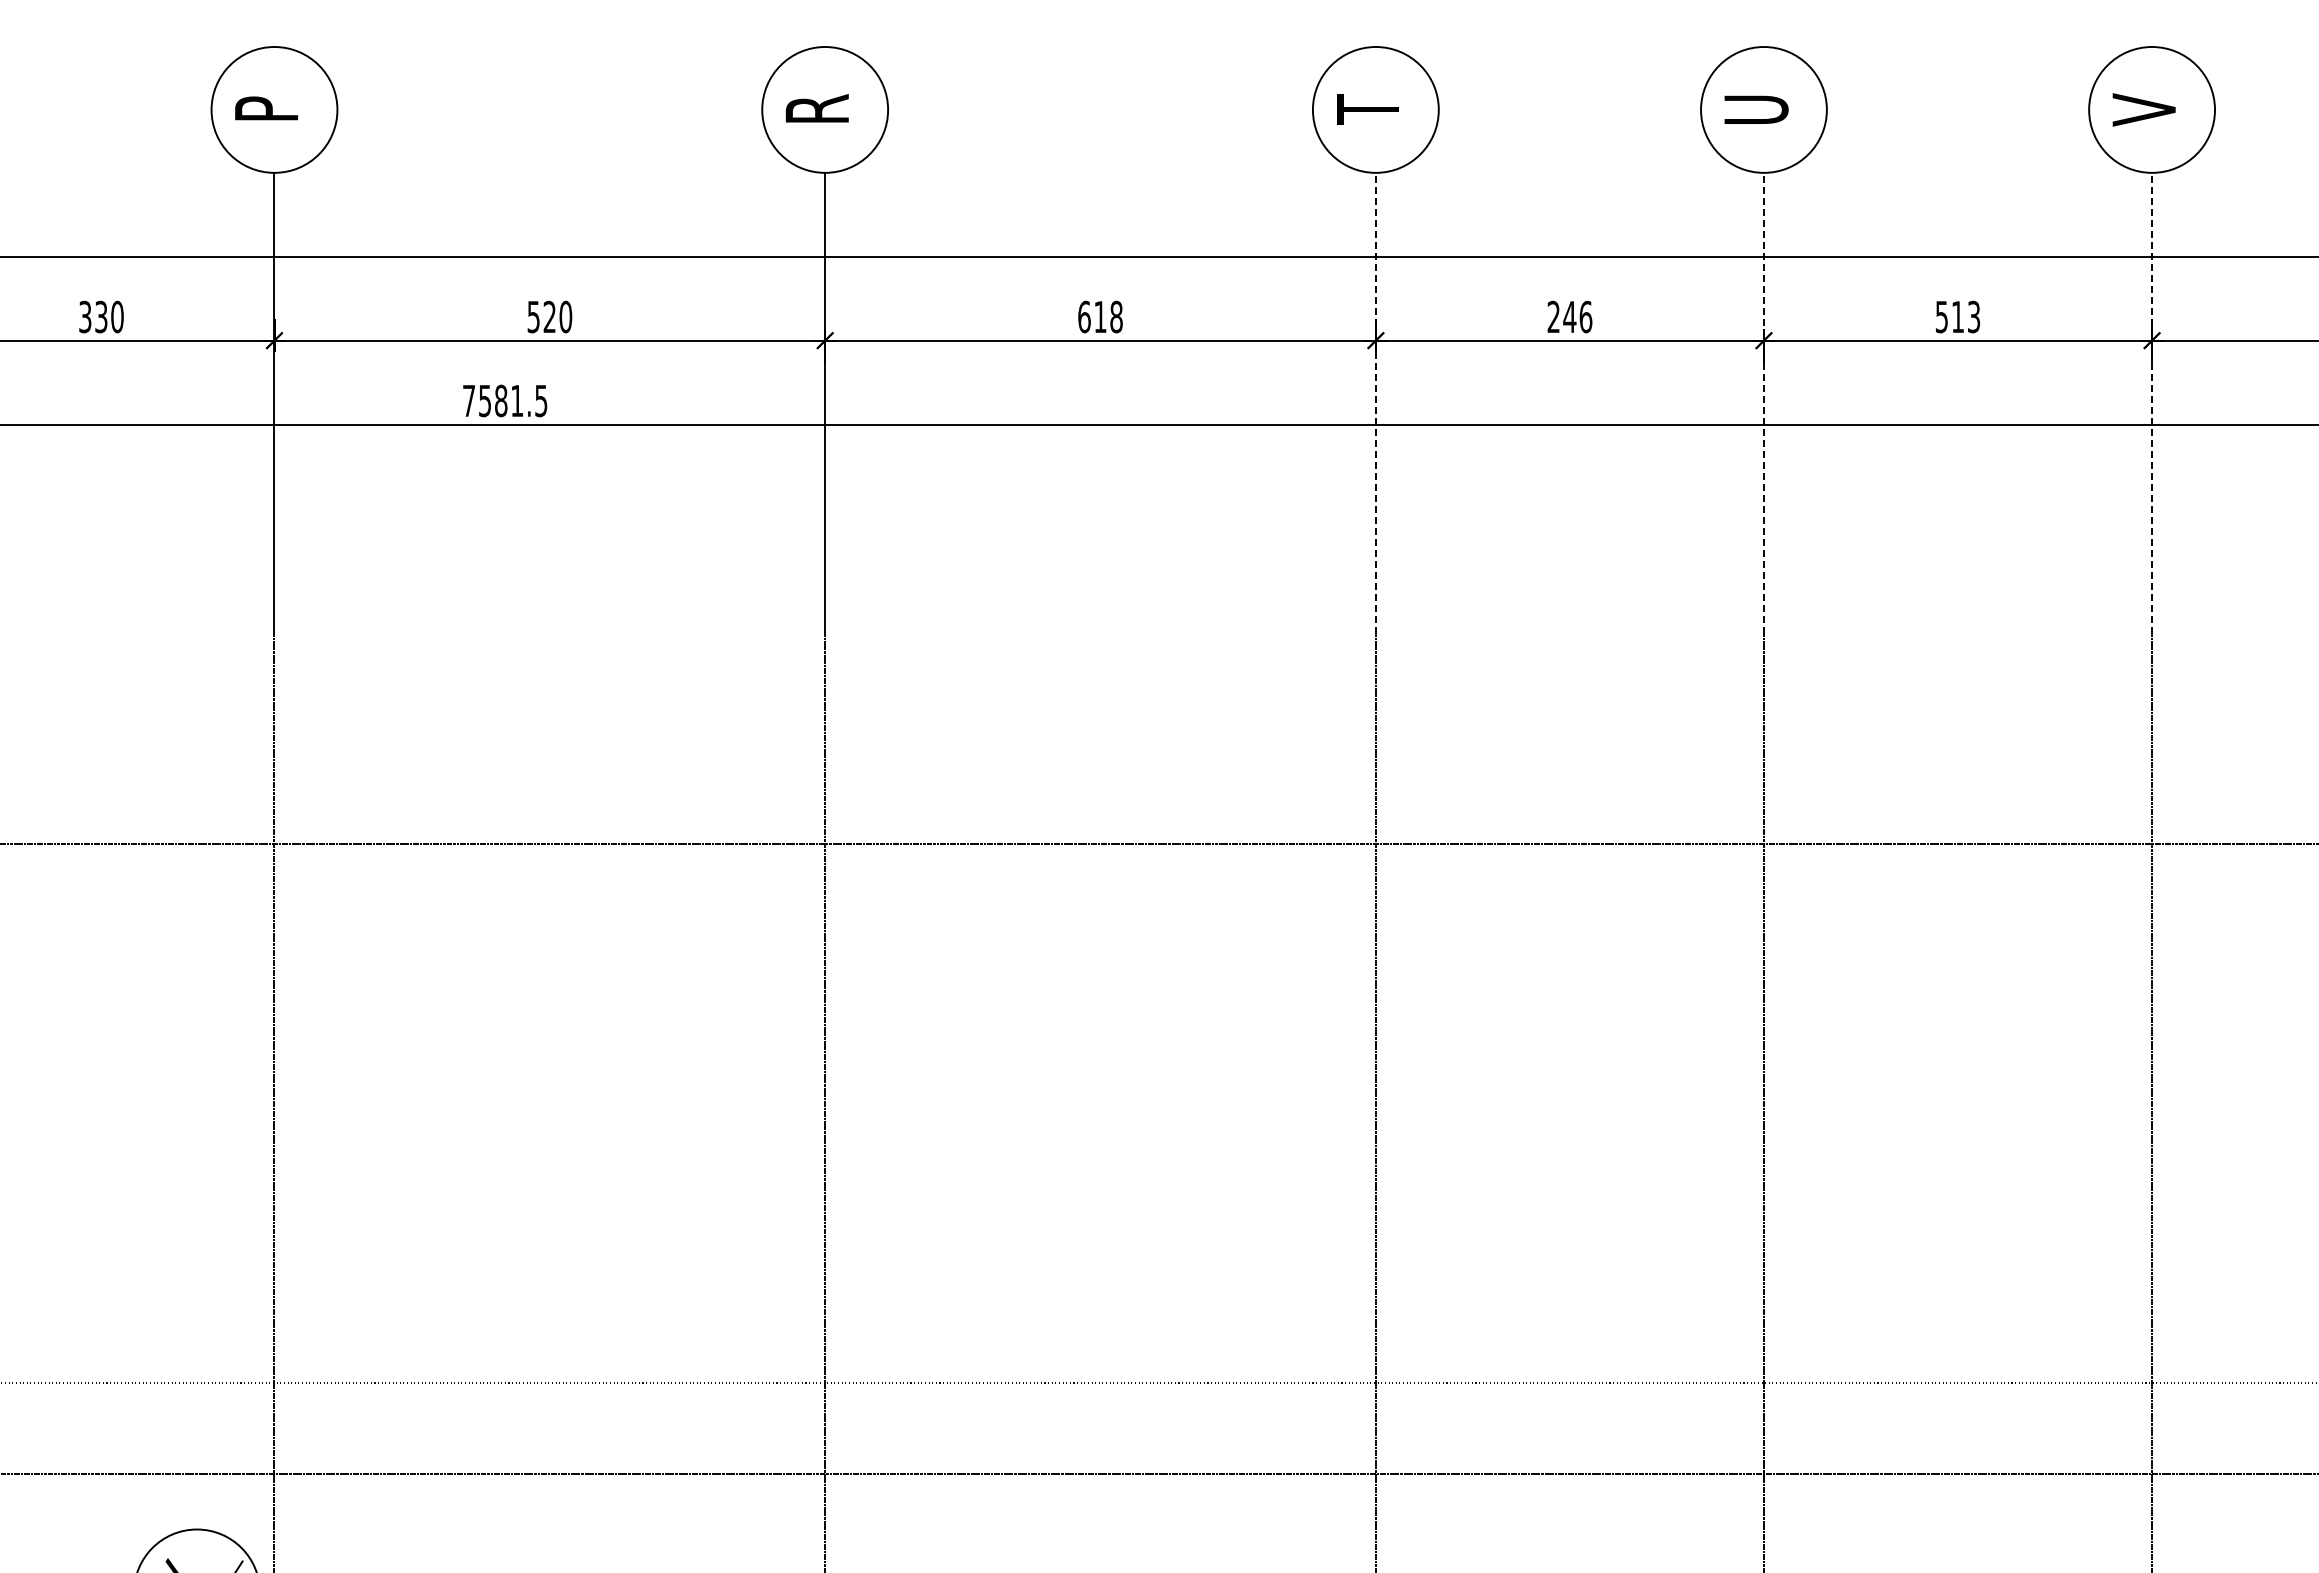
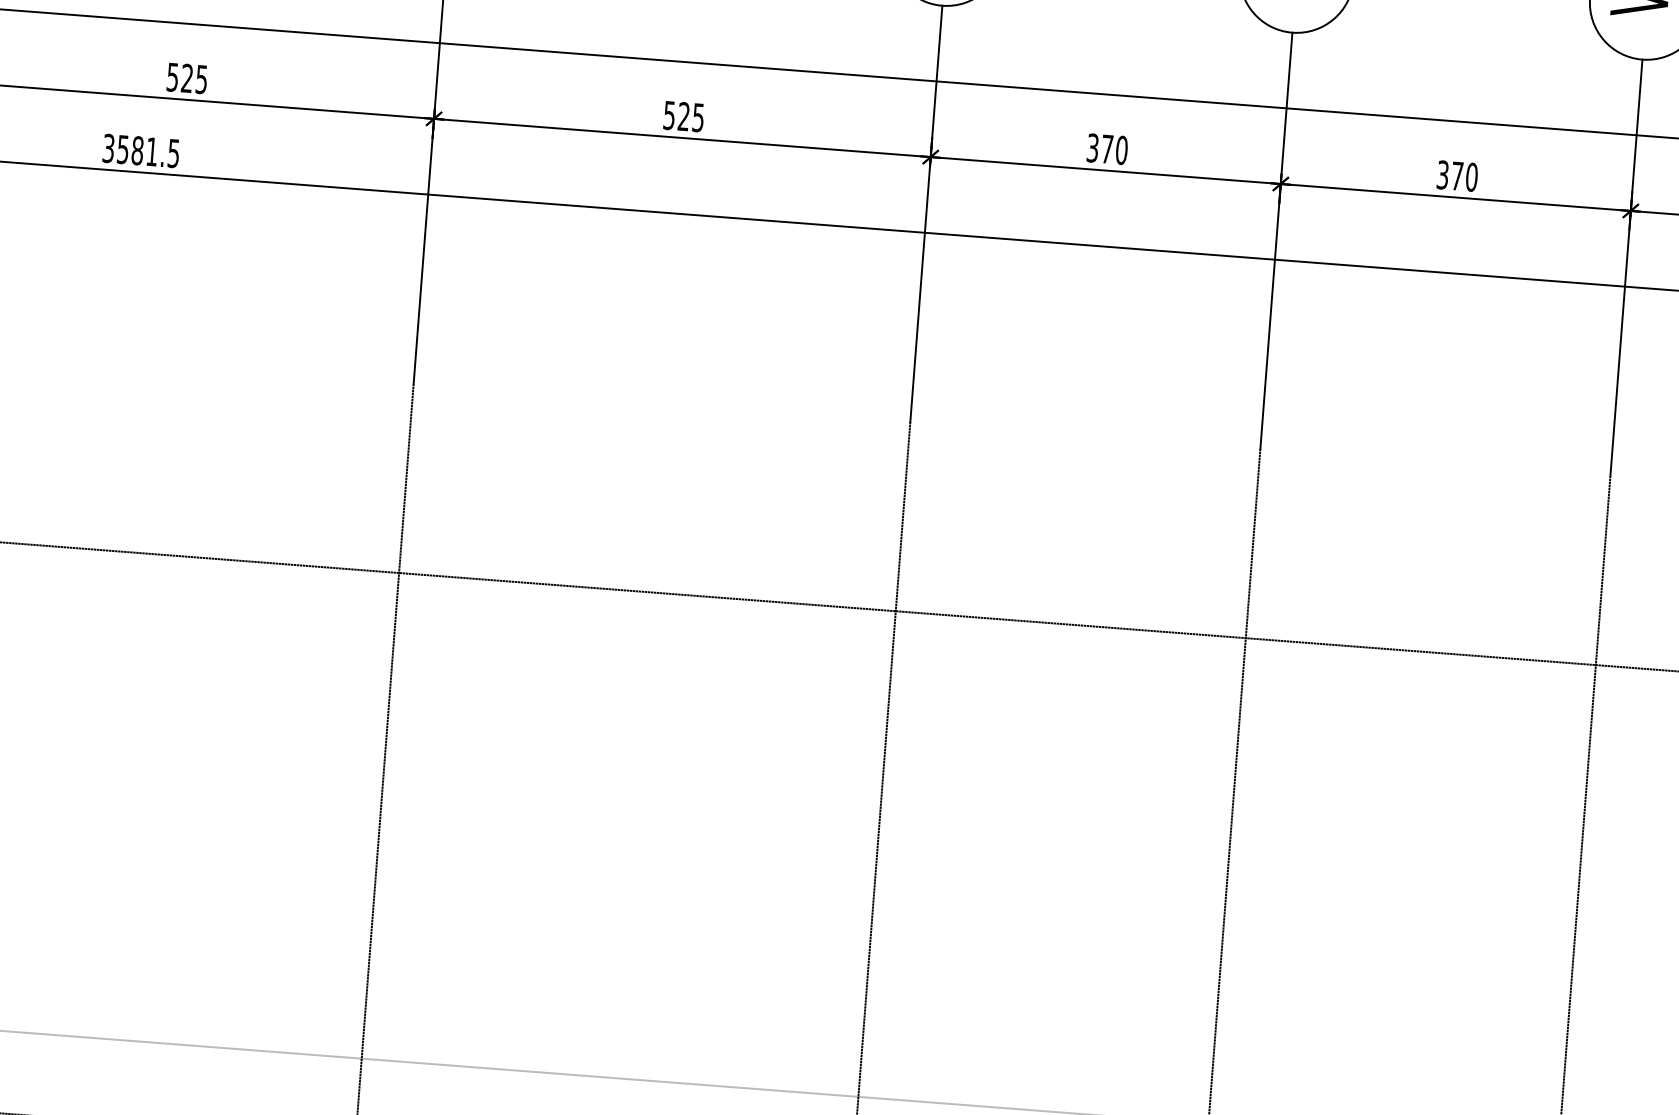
text: (565, 316) -> (201, 79), 520 -> 525
text: (1100, 316) -> (684, 116), 618 -> 525
text: (1569, 316) -> (1107, 148), 246 -> 370
text: (1958, 316) -> (1457, 175), 513 -> 370
text: (469, 400) -> (109, 148), 7581.5 -> 3581.5
line: (1375, 403) -> (926, 213), dashed -> solid
line: (1763, 403) -> (1275, 240), dashed -> solid
line: (2152, 403) -> (1626, 267), dashed -> solid

